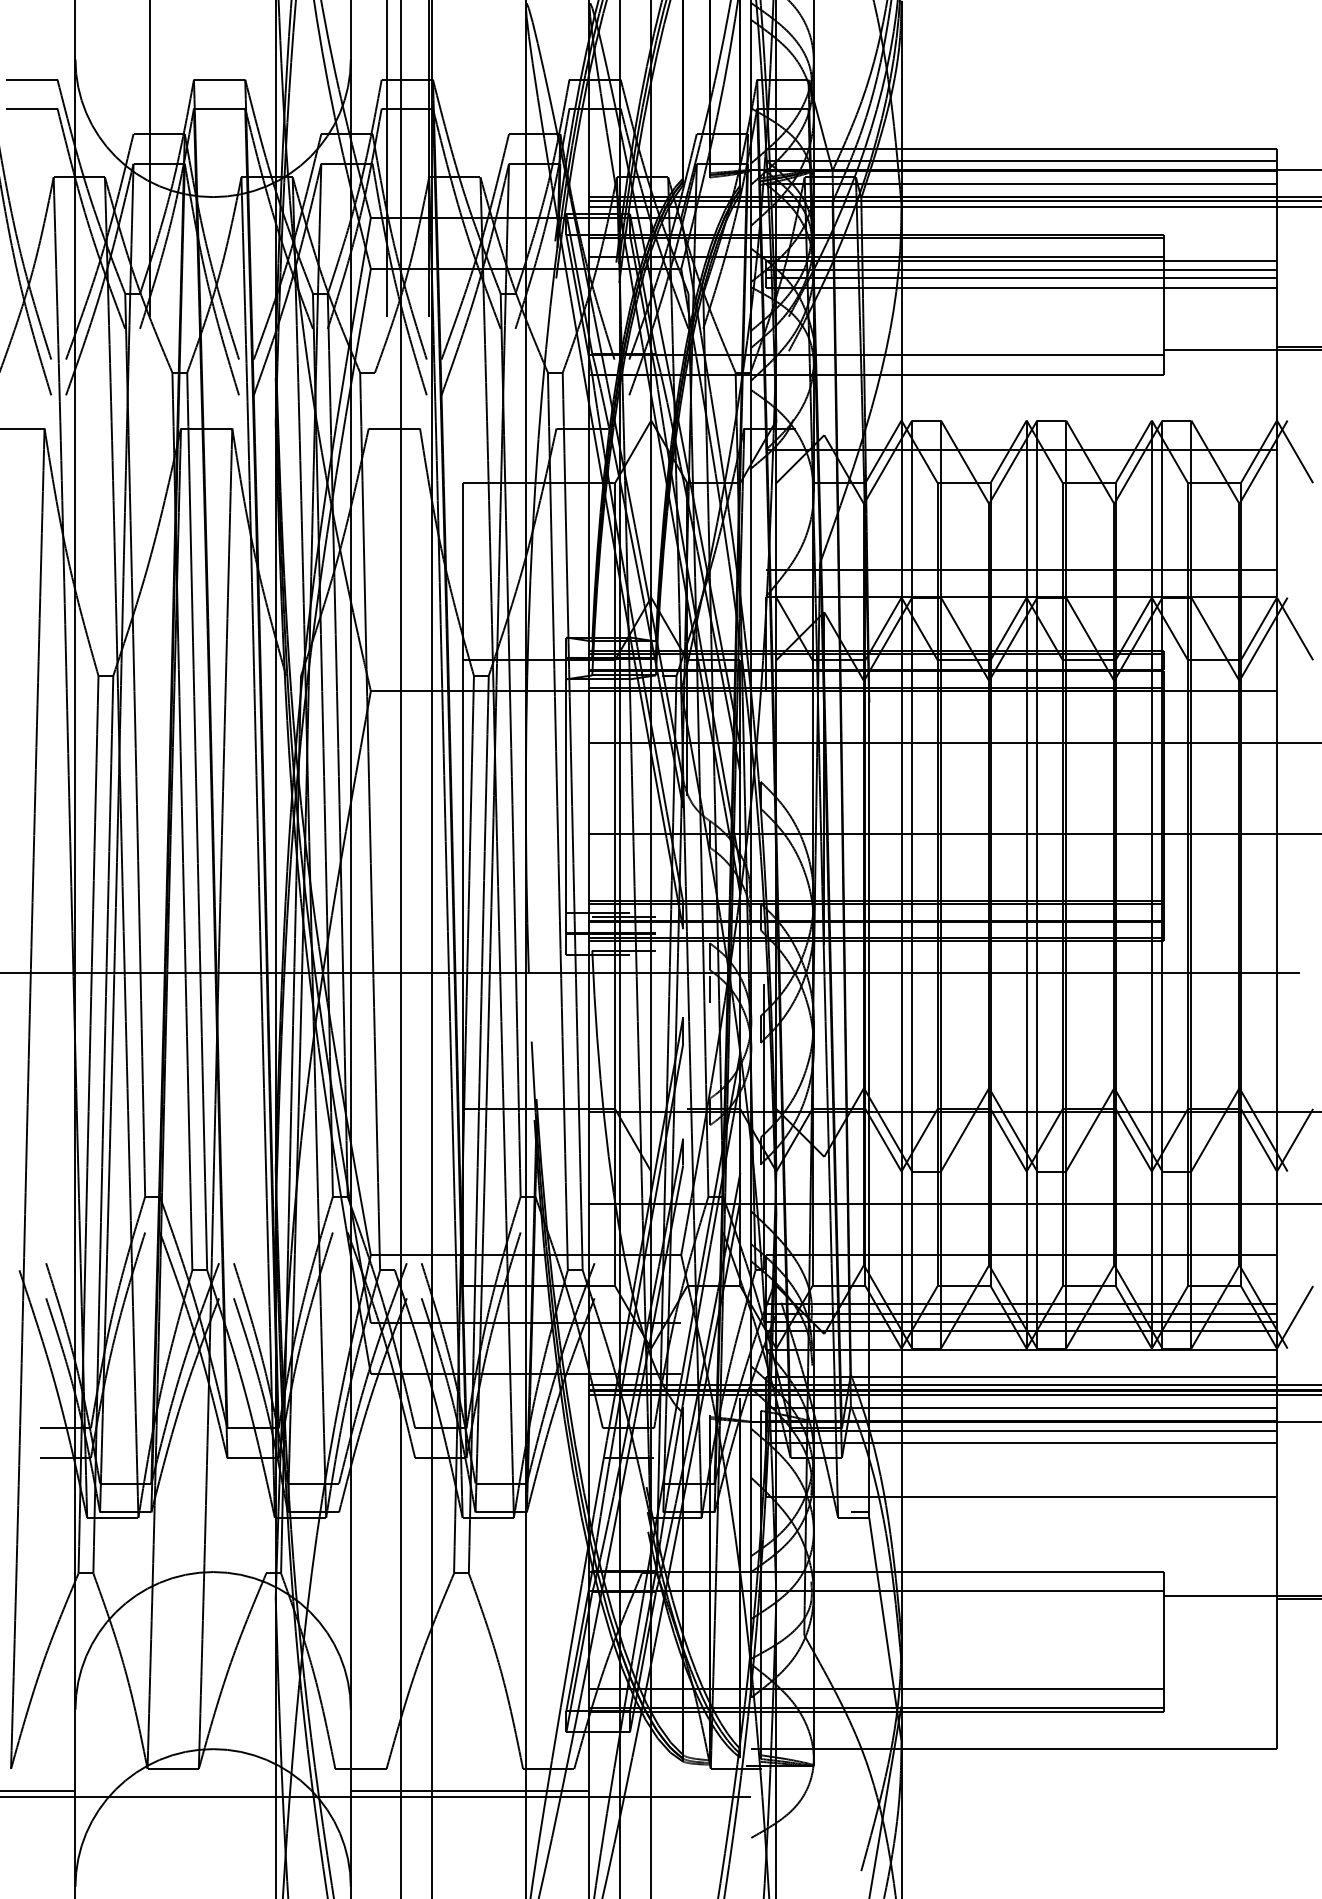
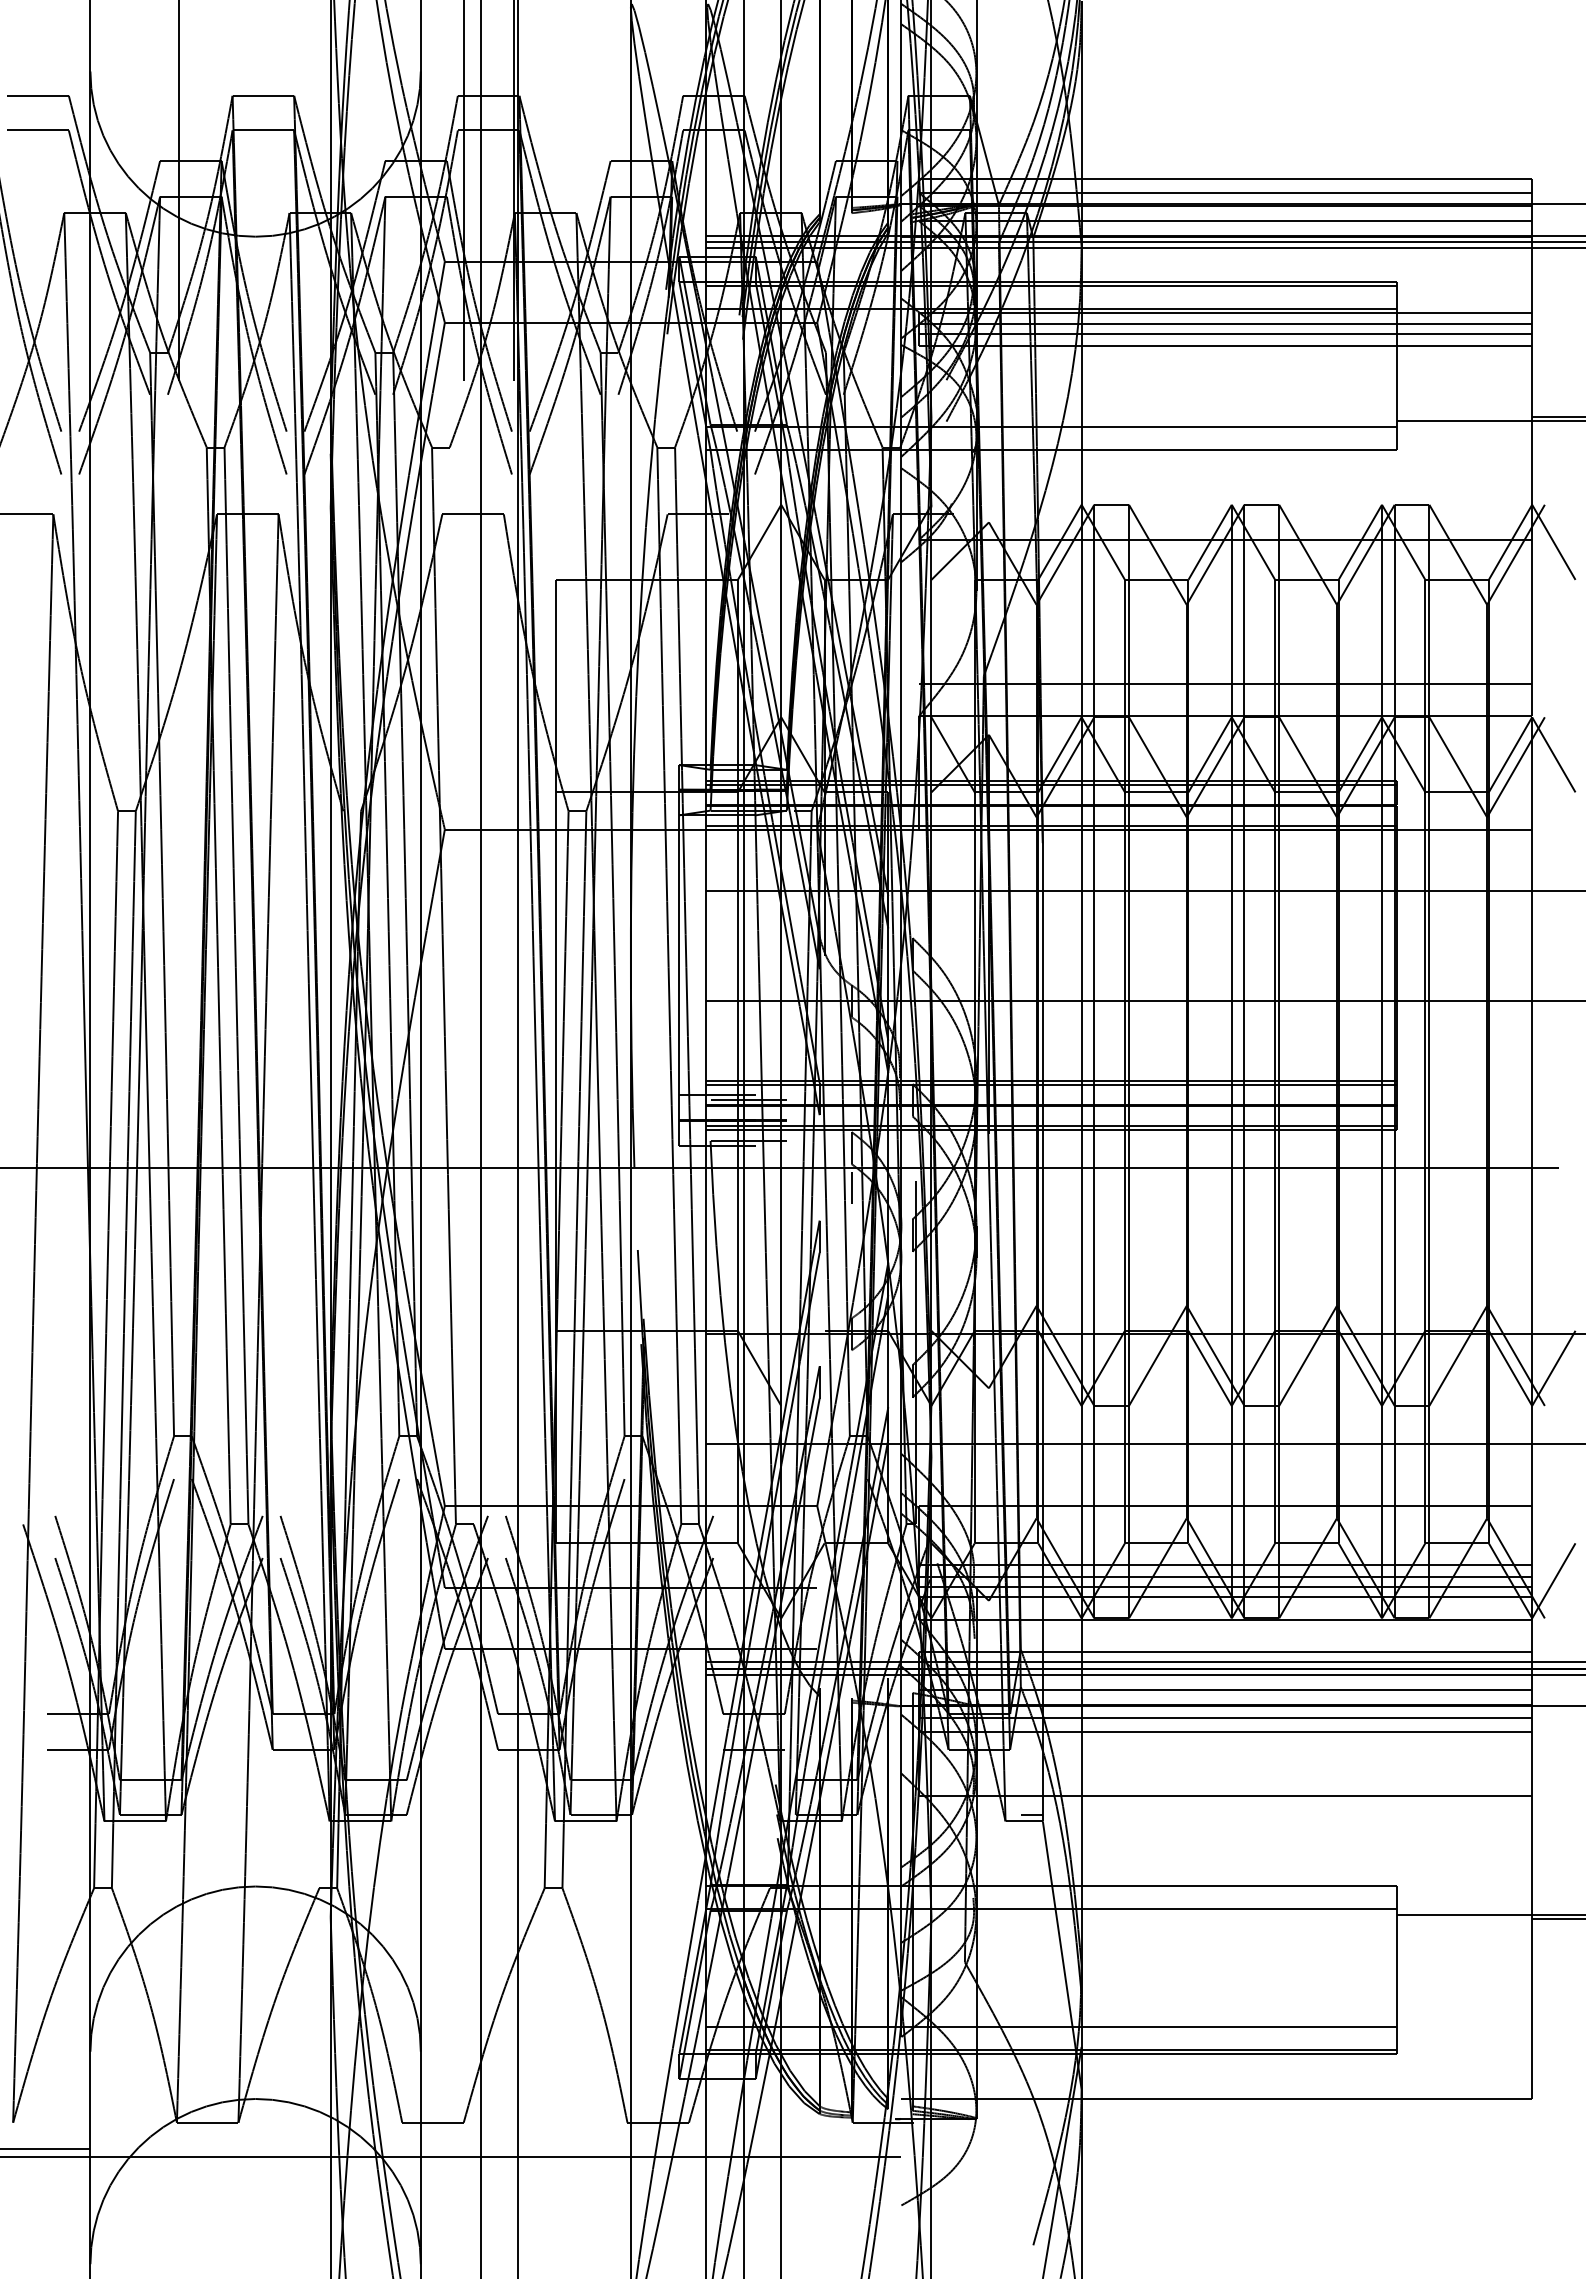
line: (469, 1791) -> (563, 2149), removed

